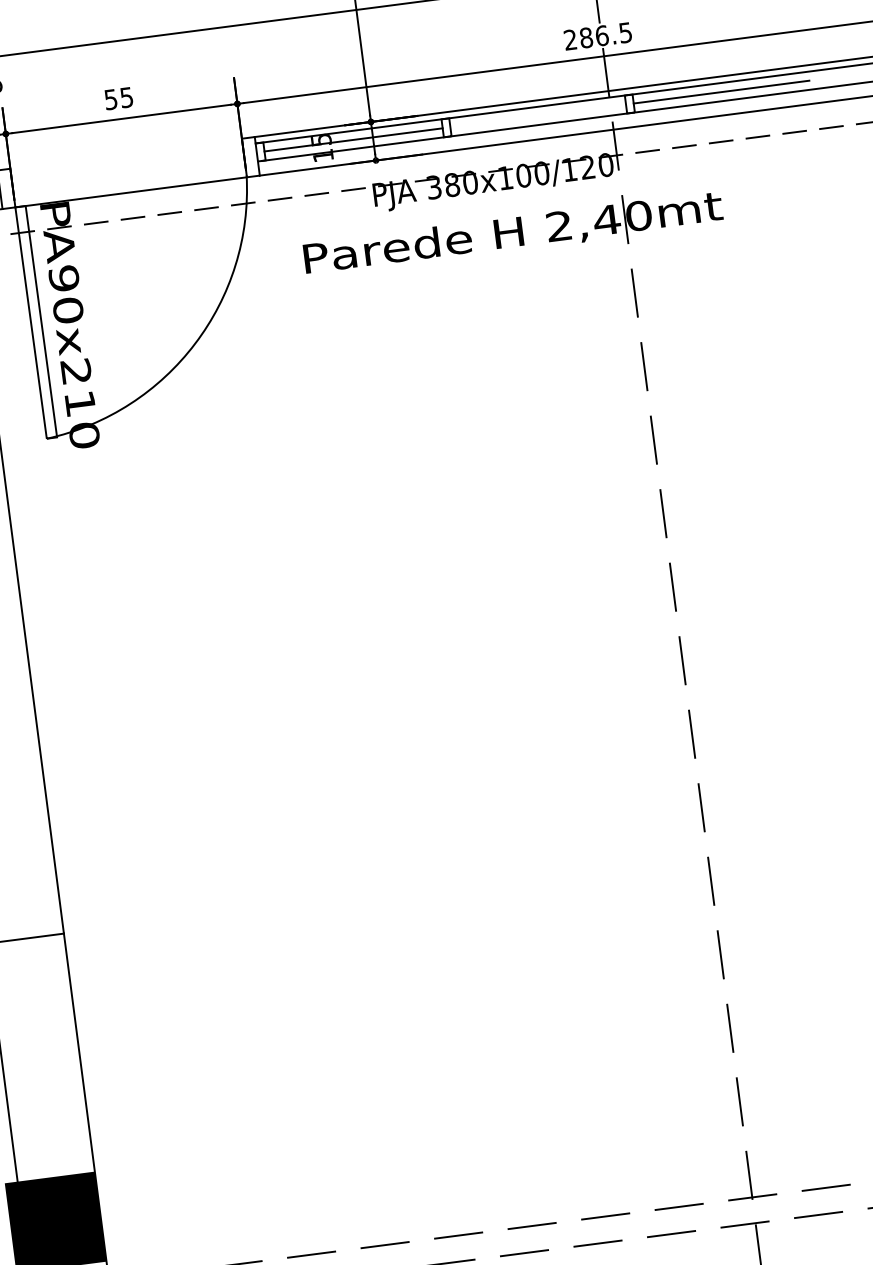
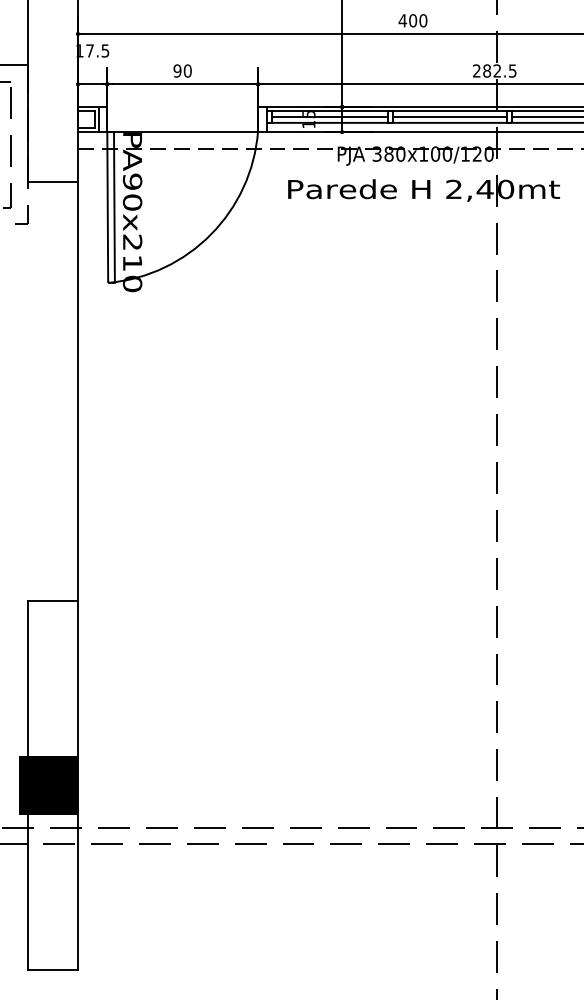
text: (602, 35) -> (497, 70), 286.5 -> 282.5
text: (118, 97) -> (182, 70), 55 -> 90
line: (537, 116) -> (449, 117), added

